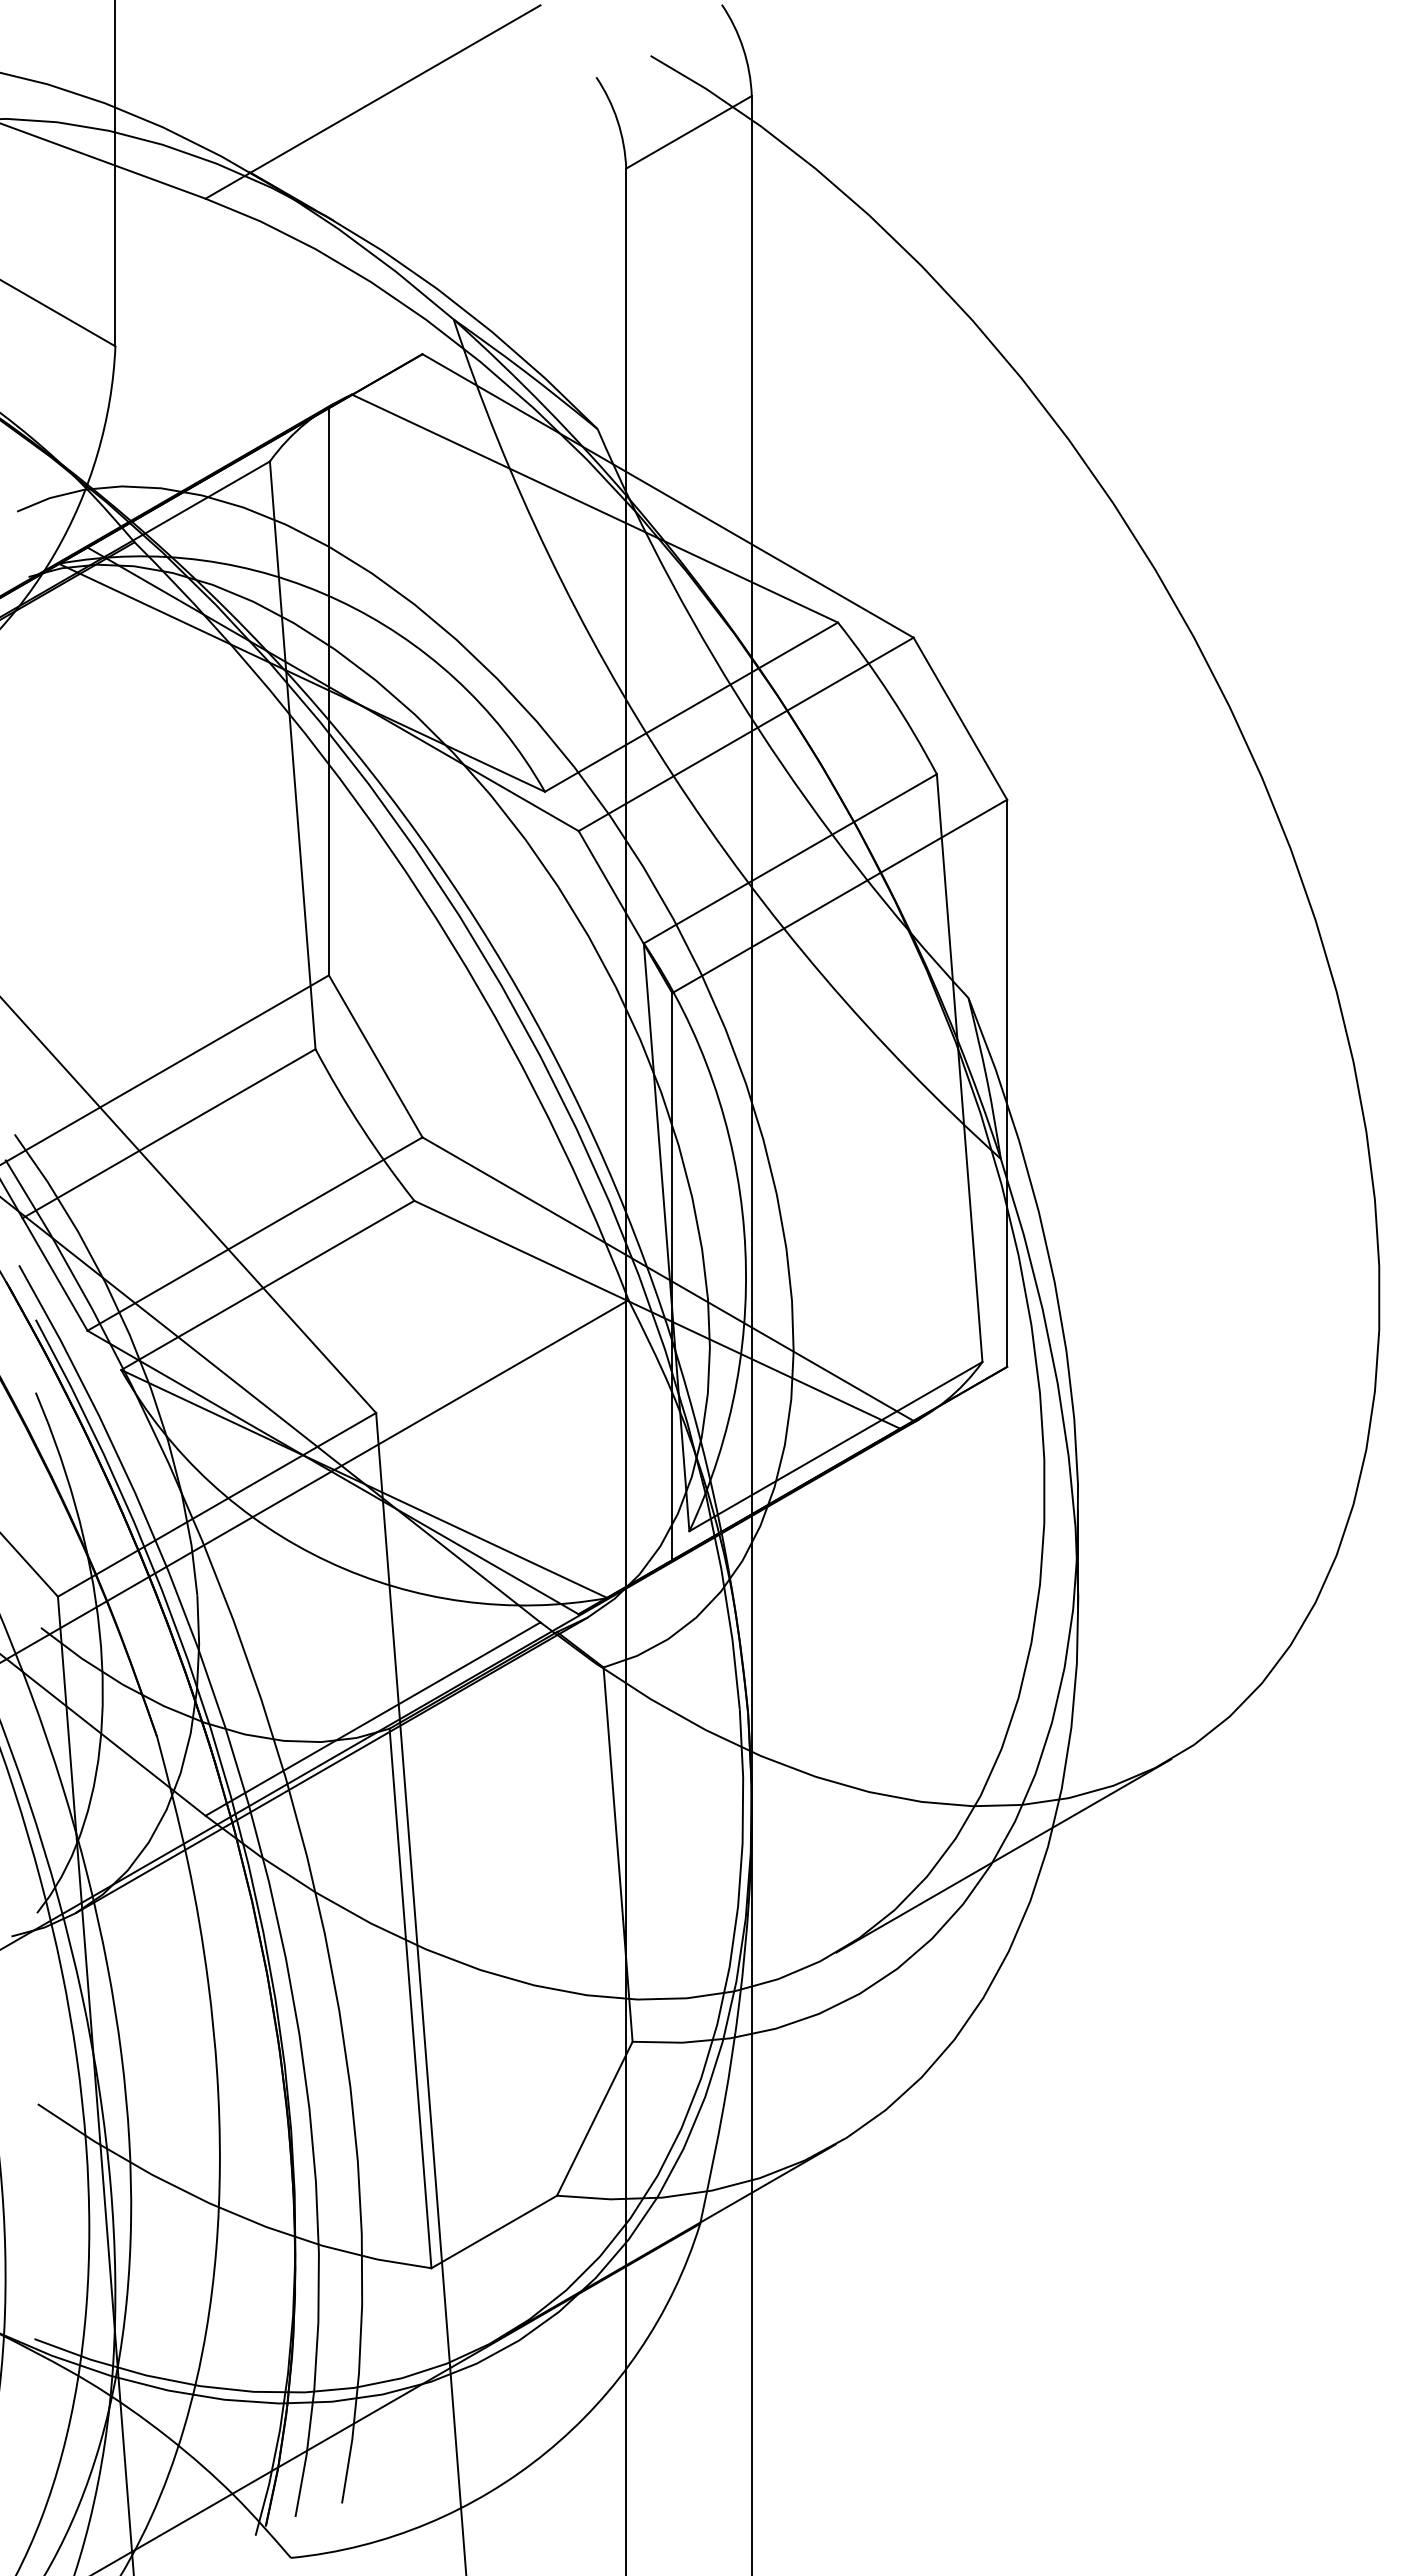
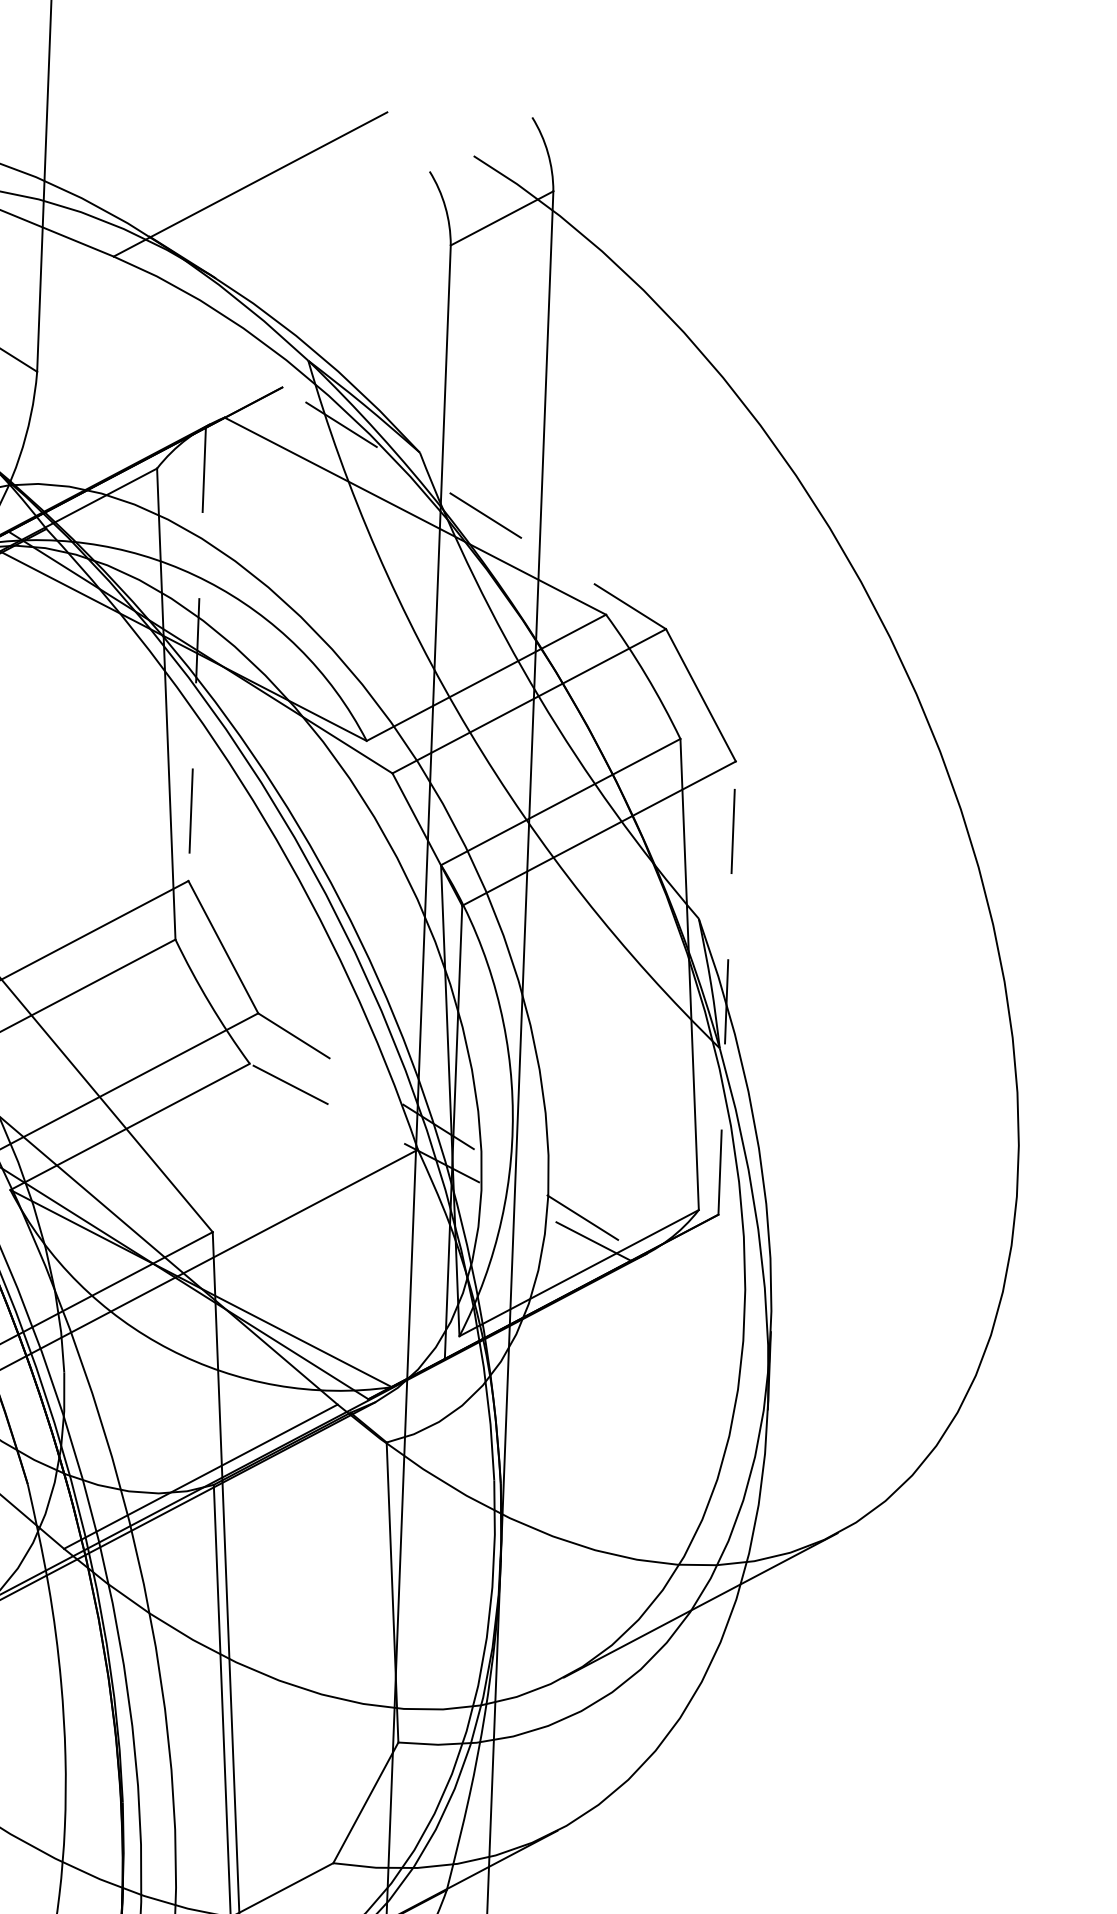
line: (668, 495) -> (474, 507), solid -> dashed
line: (328, 691) -> (196, 654), solid -> dashed
line: (1007, 1083) -> (727, 988), solid -> dashed
line: (668, 1279) -> (450, 1134), solid -> dashed
line: (657, 1314) -> (440, 1162), solid -> dashed

